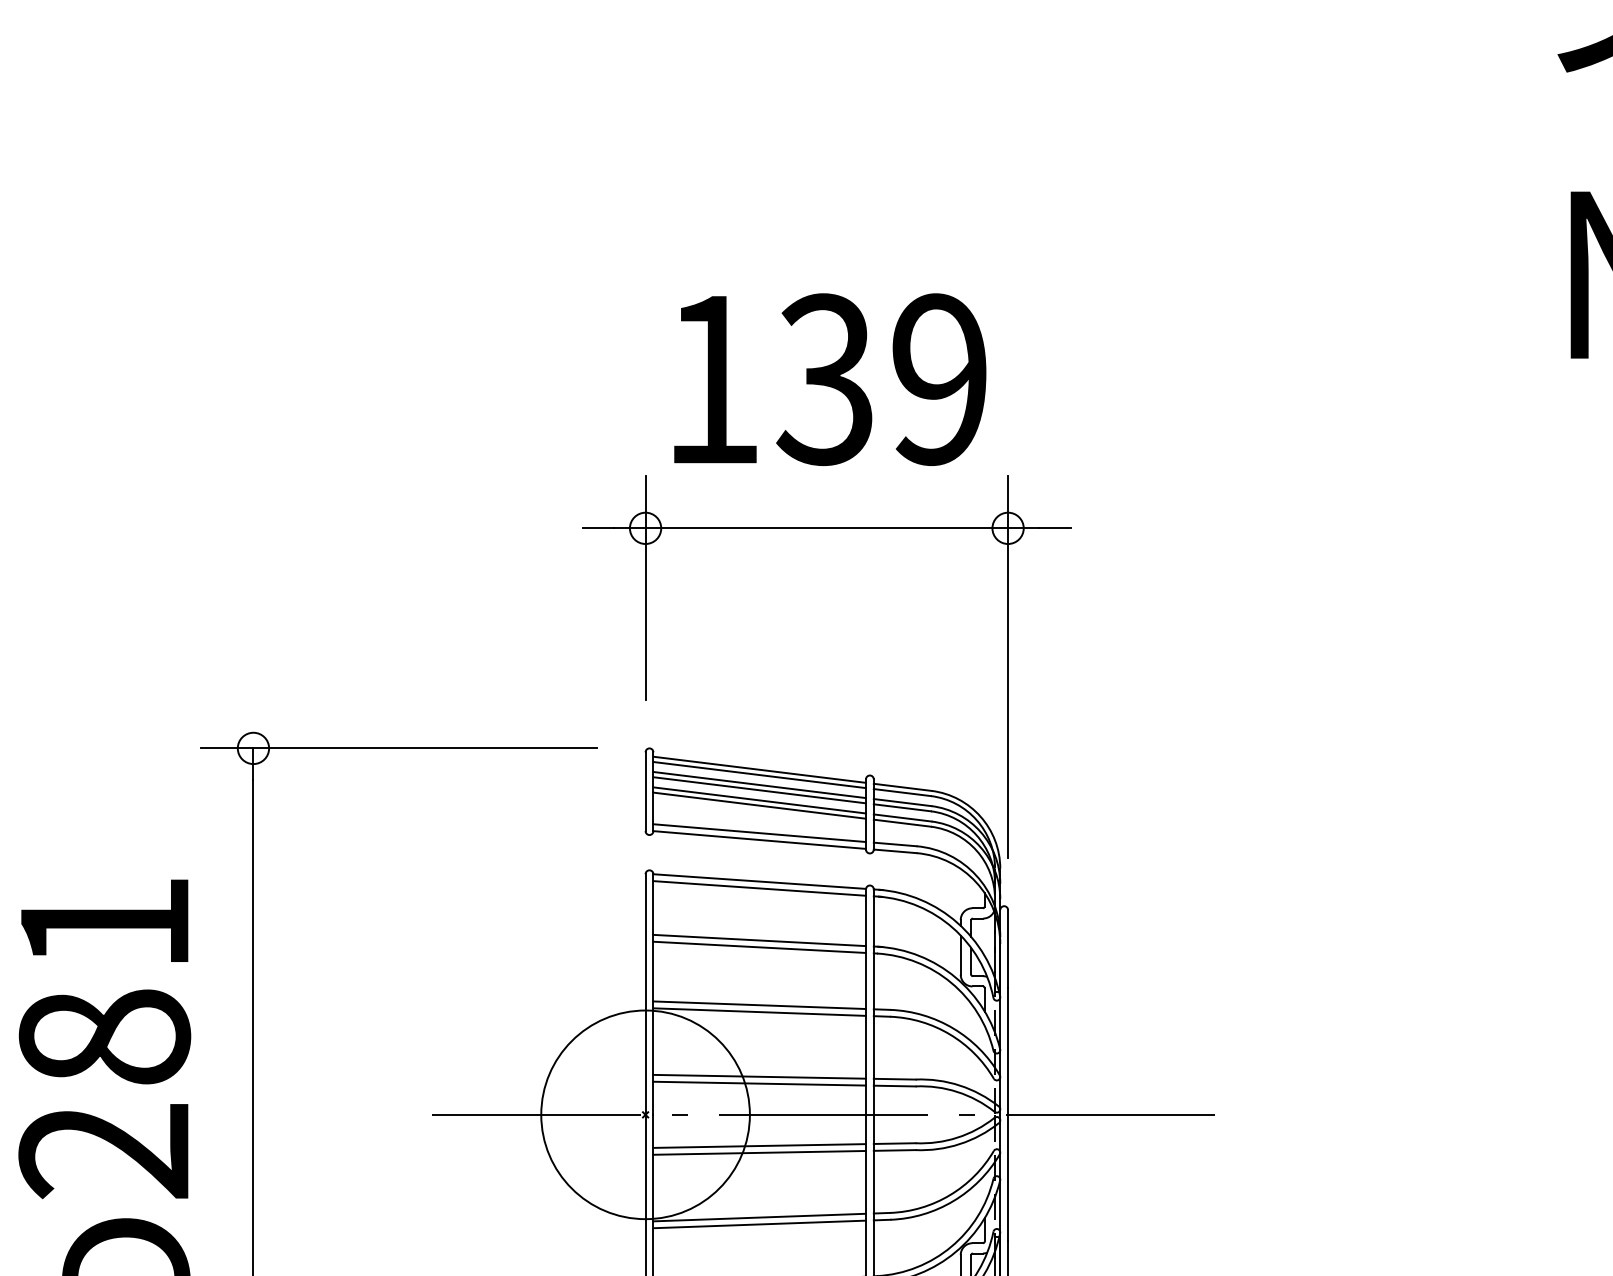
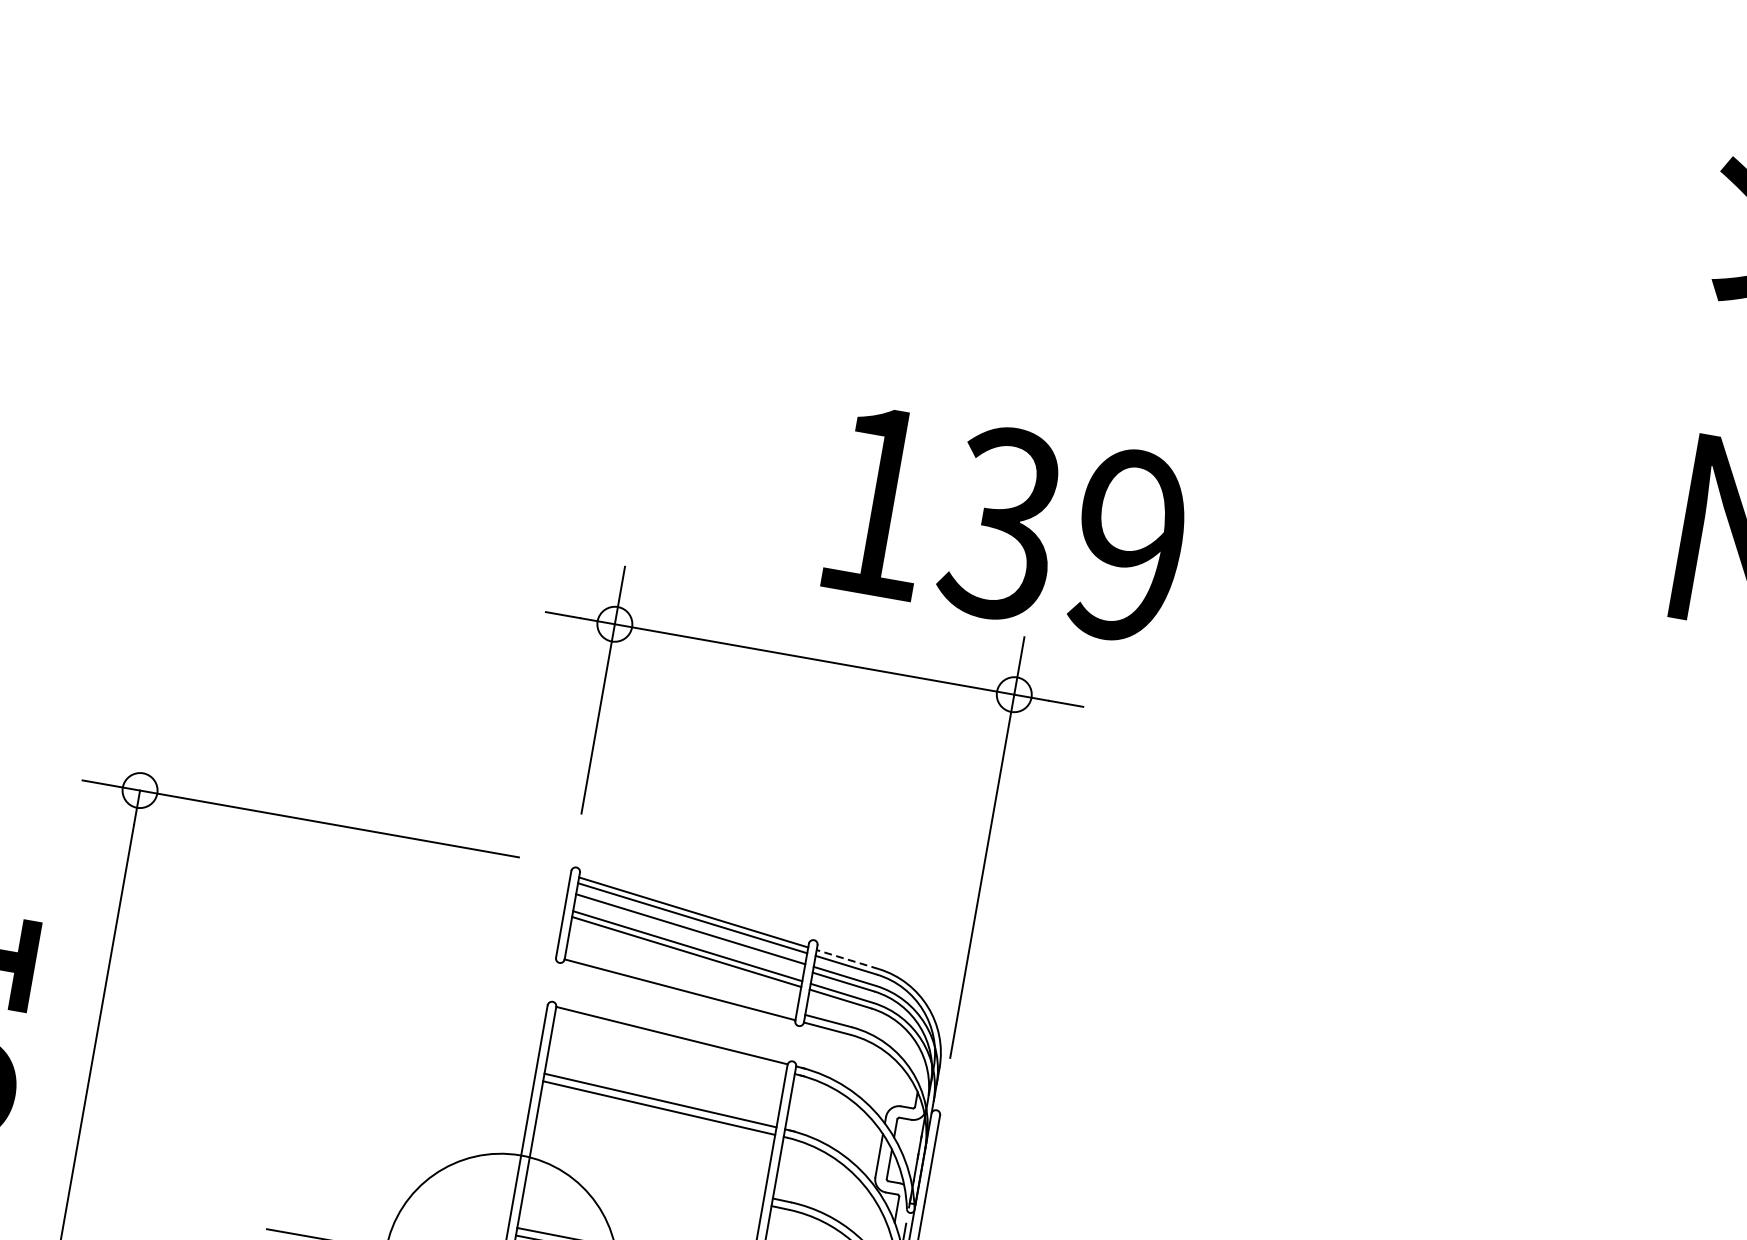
text: (830, 379) -> (1008, 524), moved
line: (902, 787) -> (847, 959), solid -> dashed
line: (759, 790) -> (689, 935), removed
line: (759, 833) -> (681, 982), removed
line: (759, 888) -> (670, 1043), removed
line: (759, 1005) -> (647, 1172), removed
line: (759, 1011) -> (646, 1178), removed

